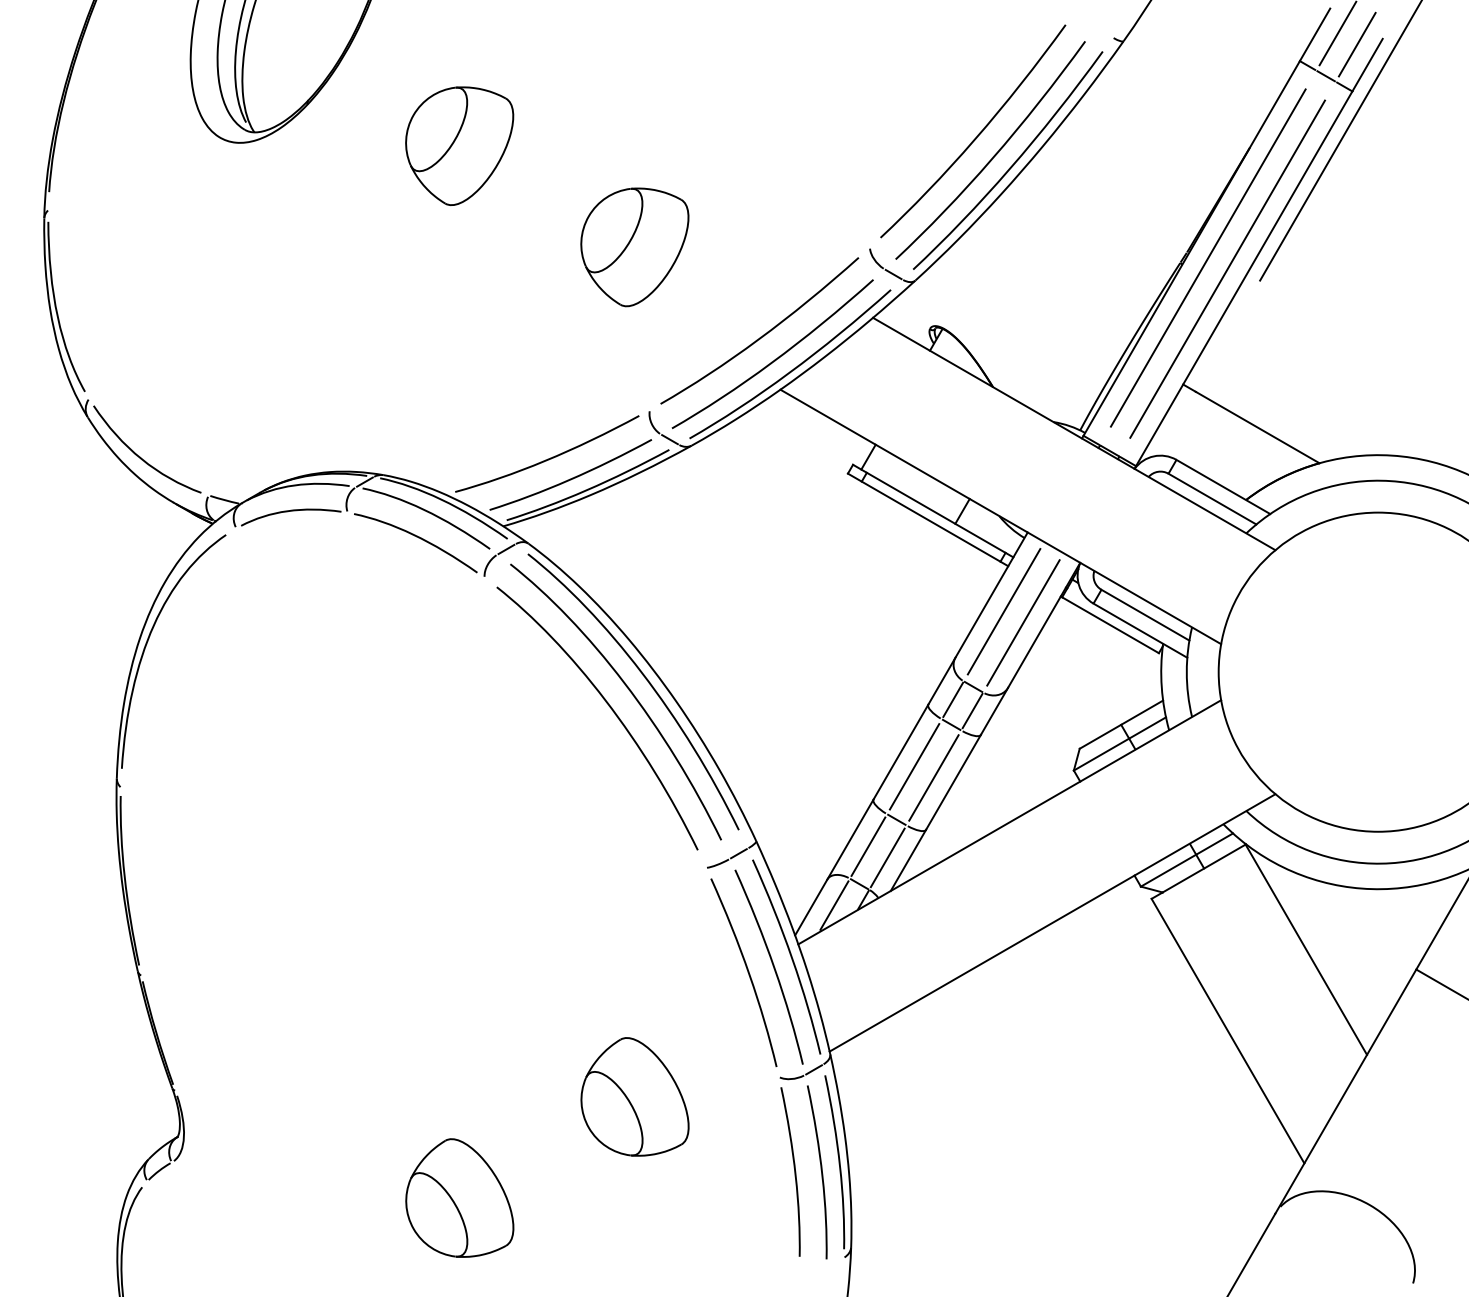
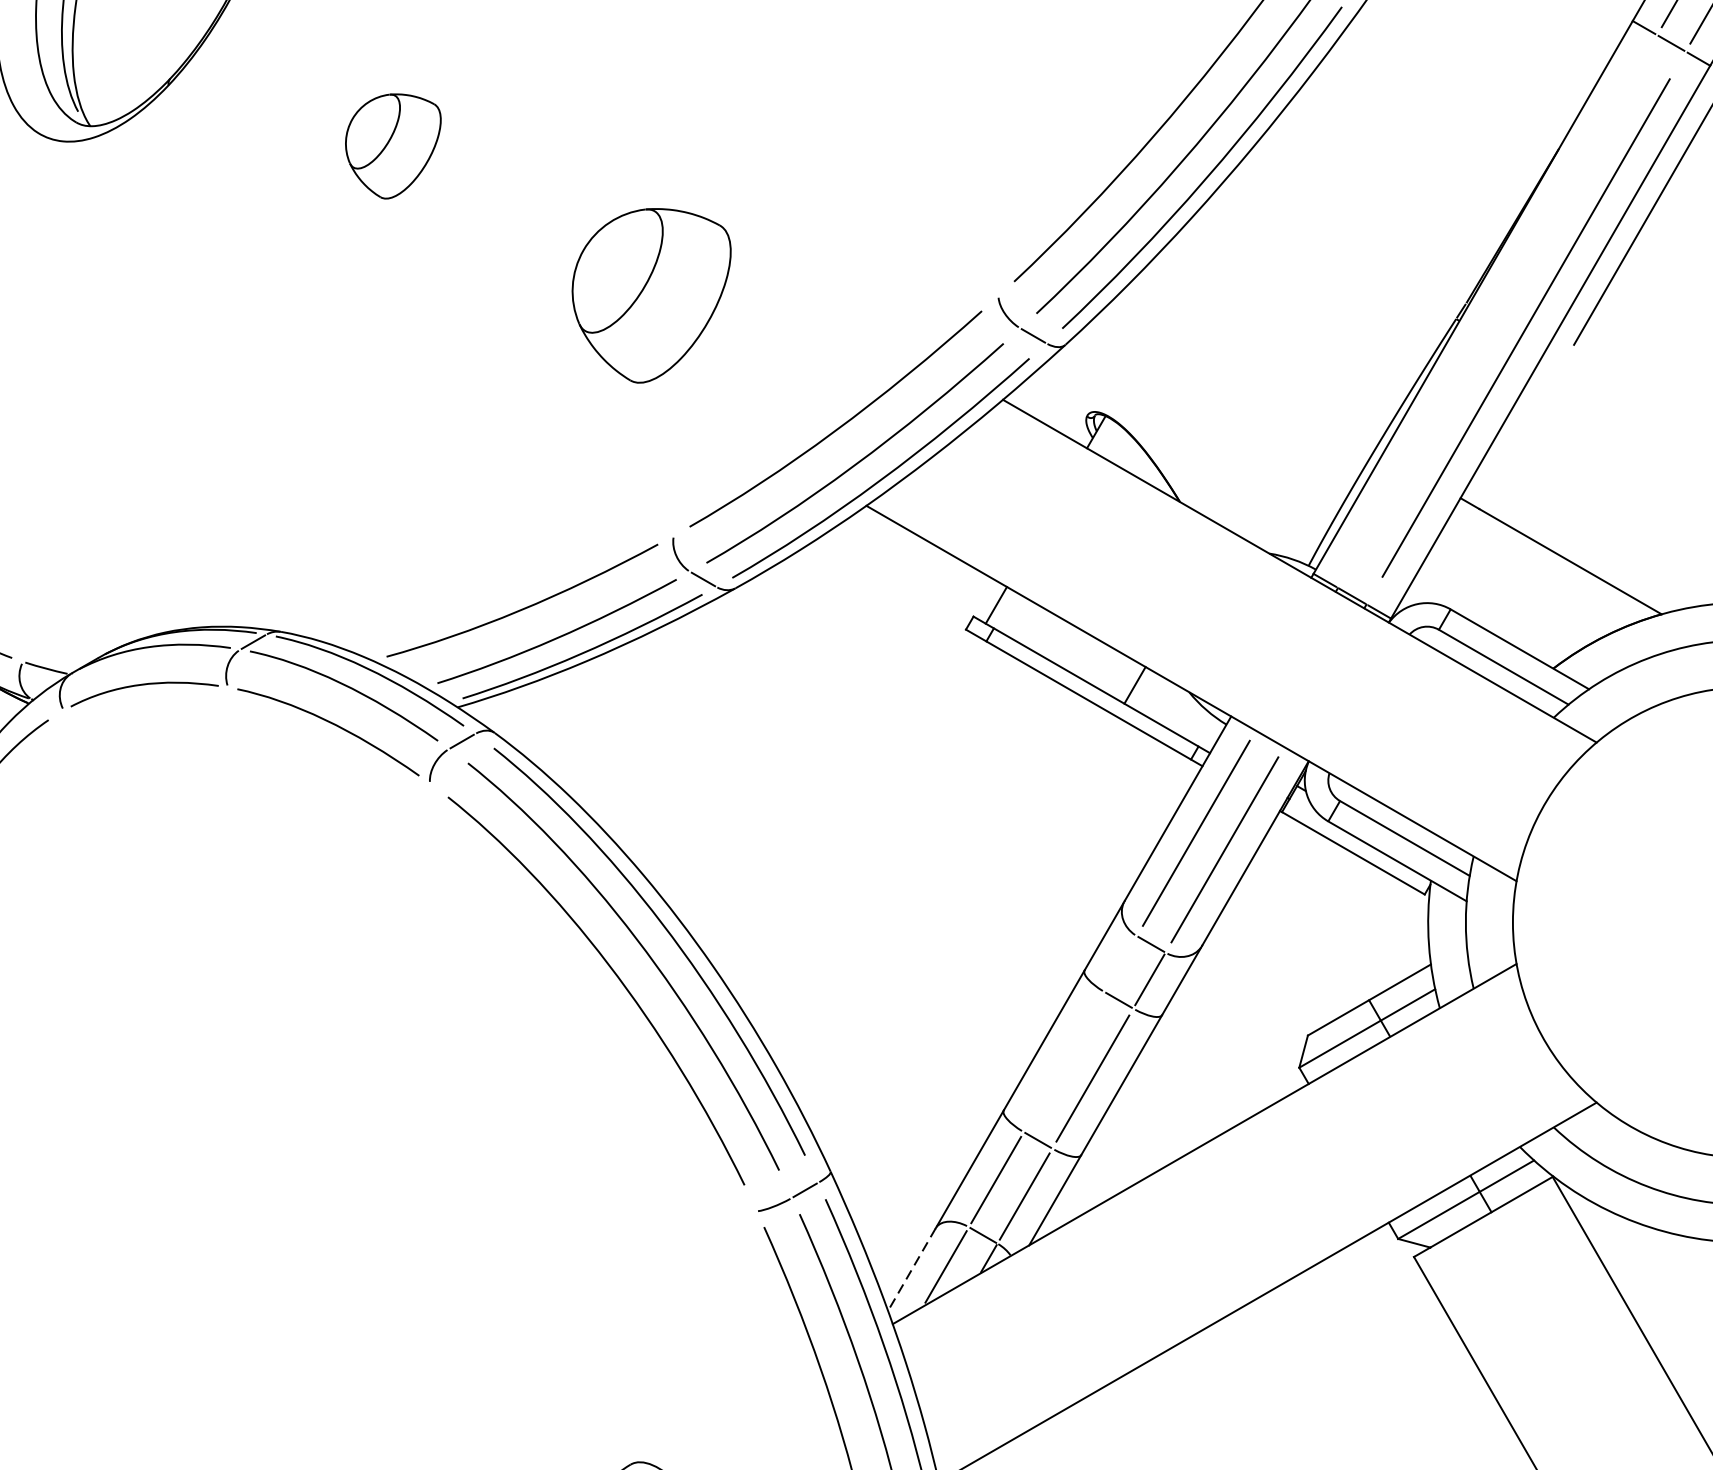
part: (459, 145) -> (392, 145), size x0.6
line: (1207, 257) -> (1496, 310), removed
line: (953, 699) -> (1121, 962), removed
line: (914, 766) -> (1064, 1061), removed
line: (811, 907) -> (912, 1269), solid -> dashed

